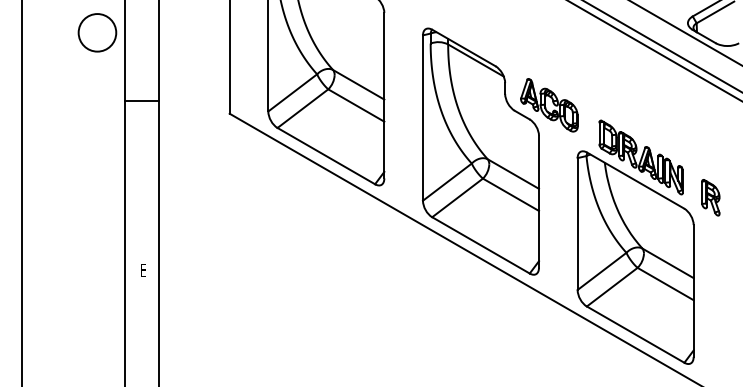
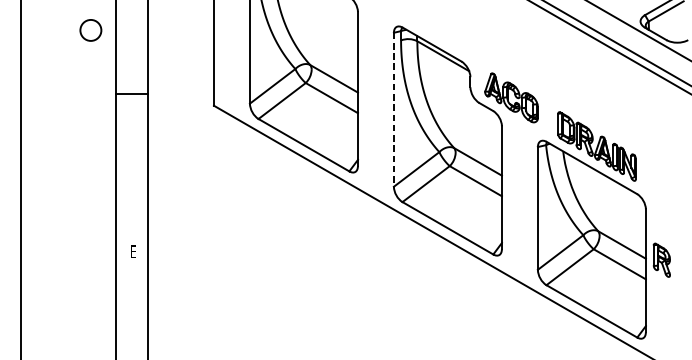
circle: (97, 32) -> (90, 30), size x0.6
line: (423, 118) -> (394, 110), solid -> dashed
part: (710, 197) -> (661, 260), moved

